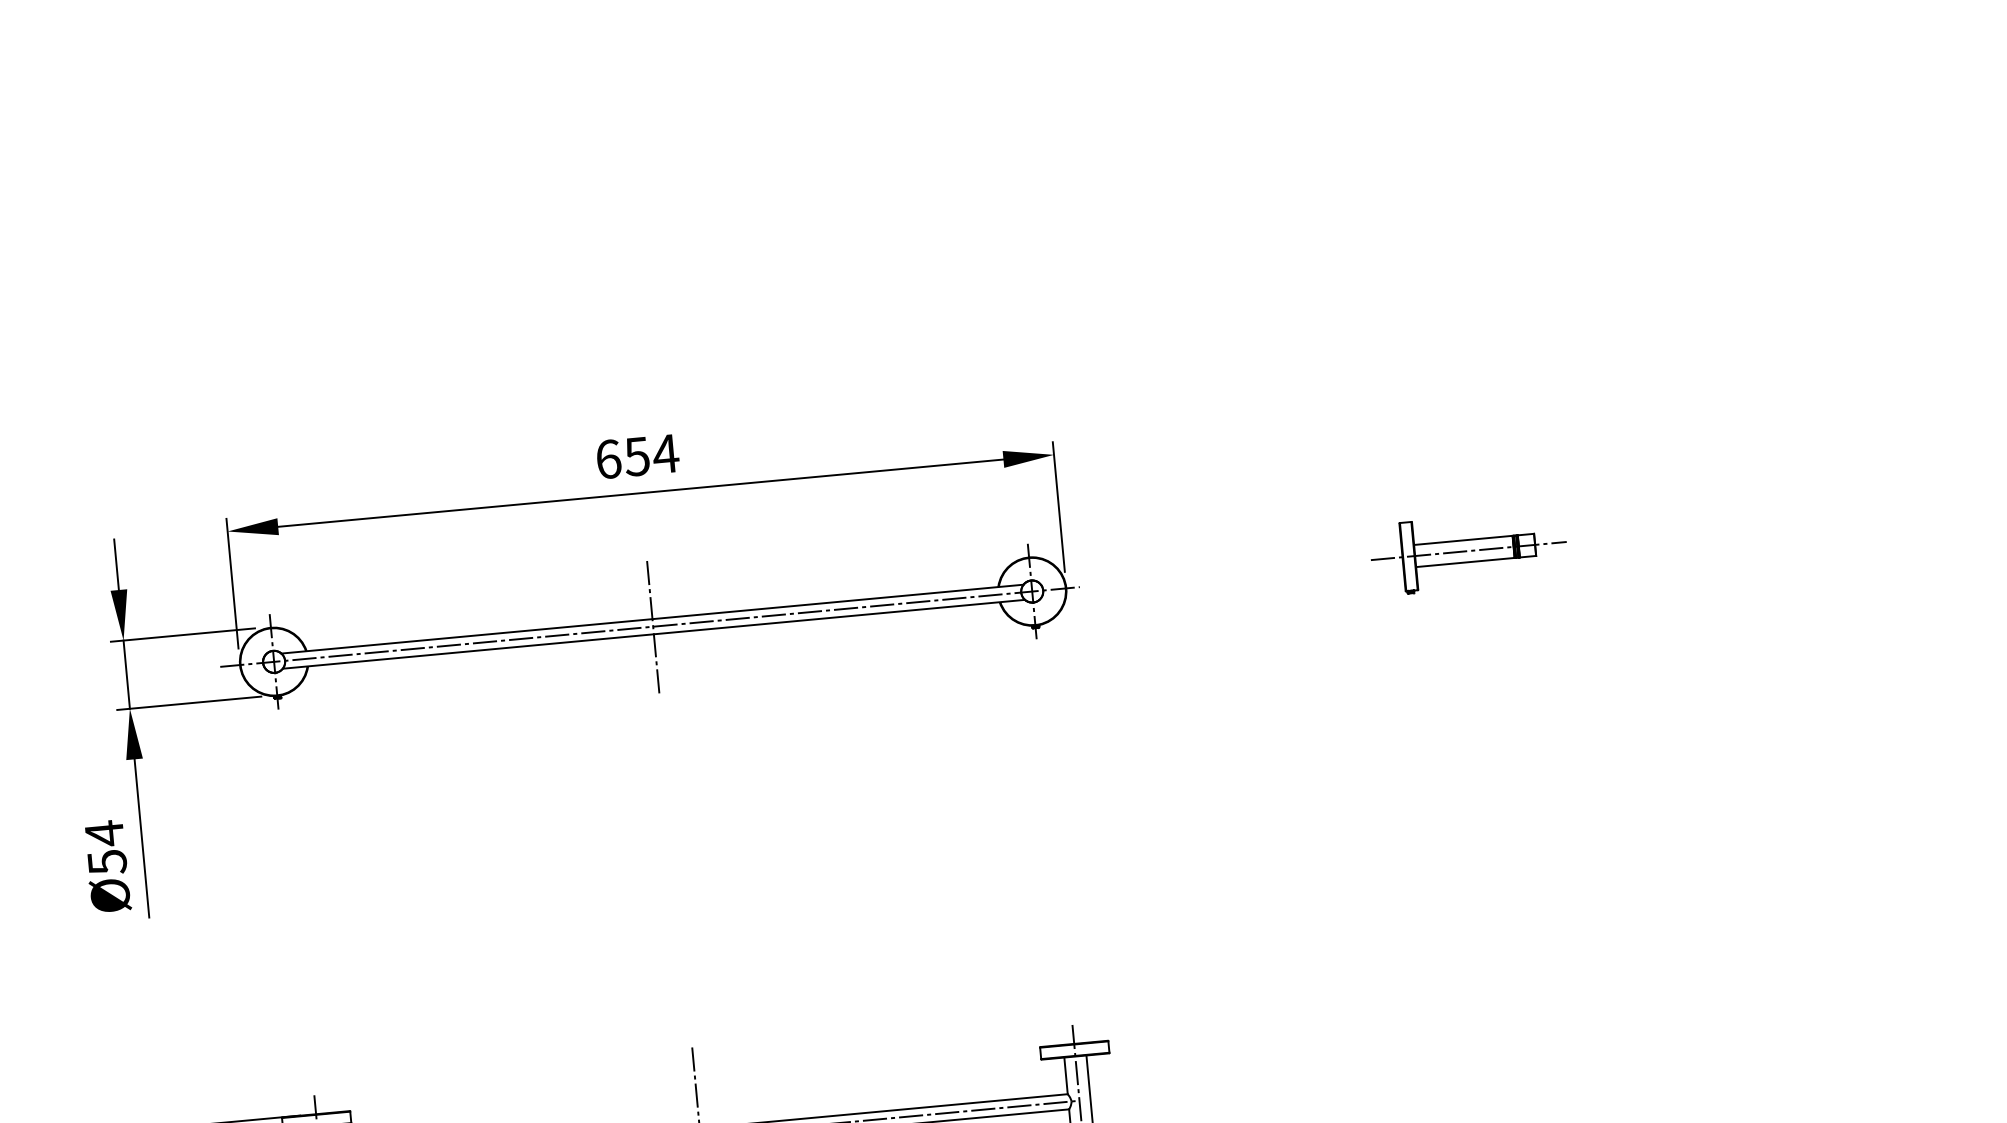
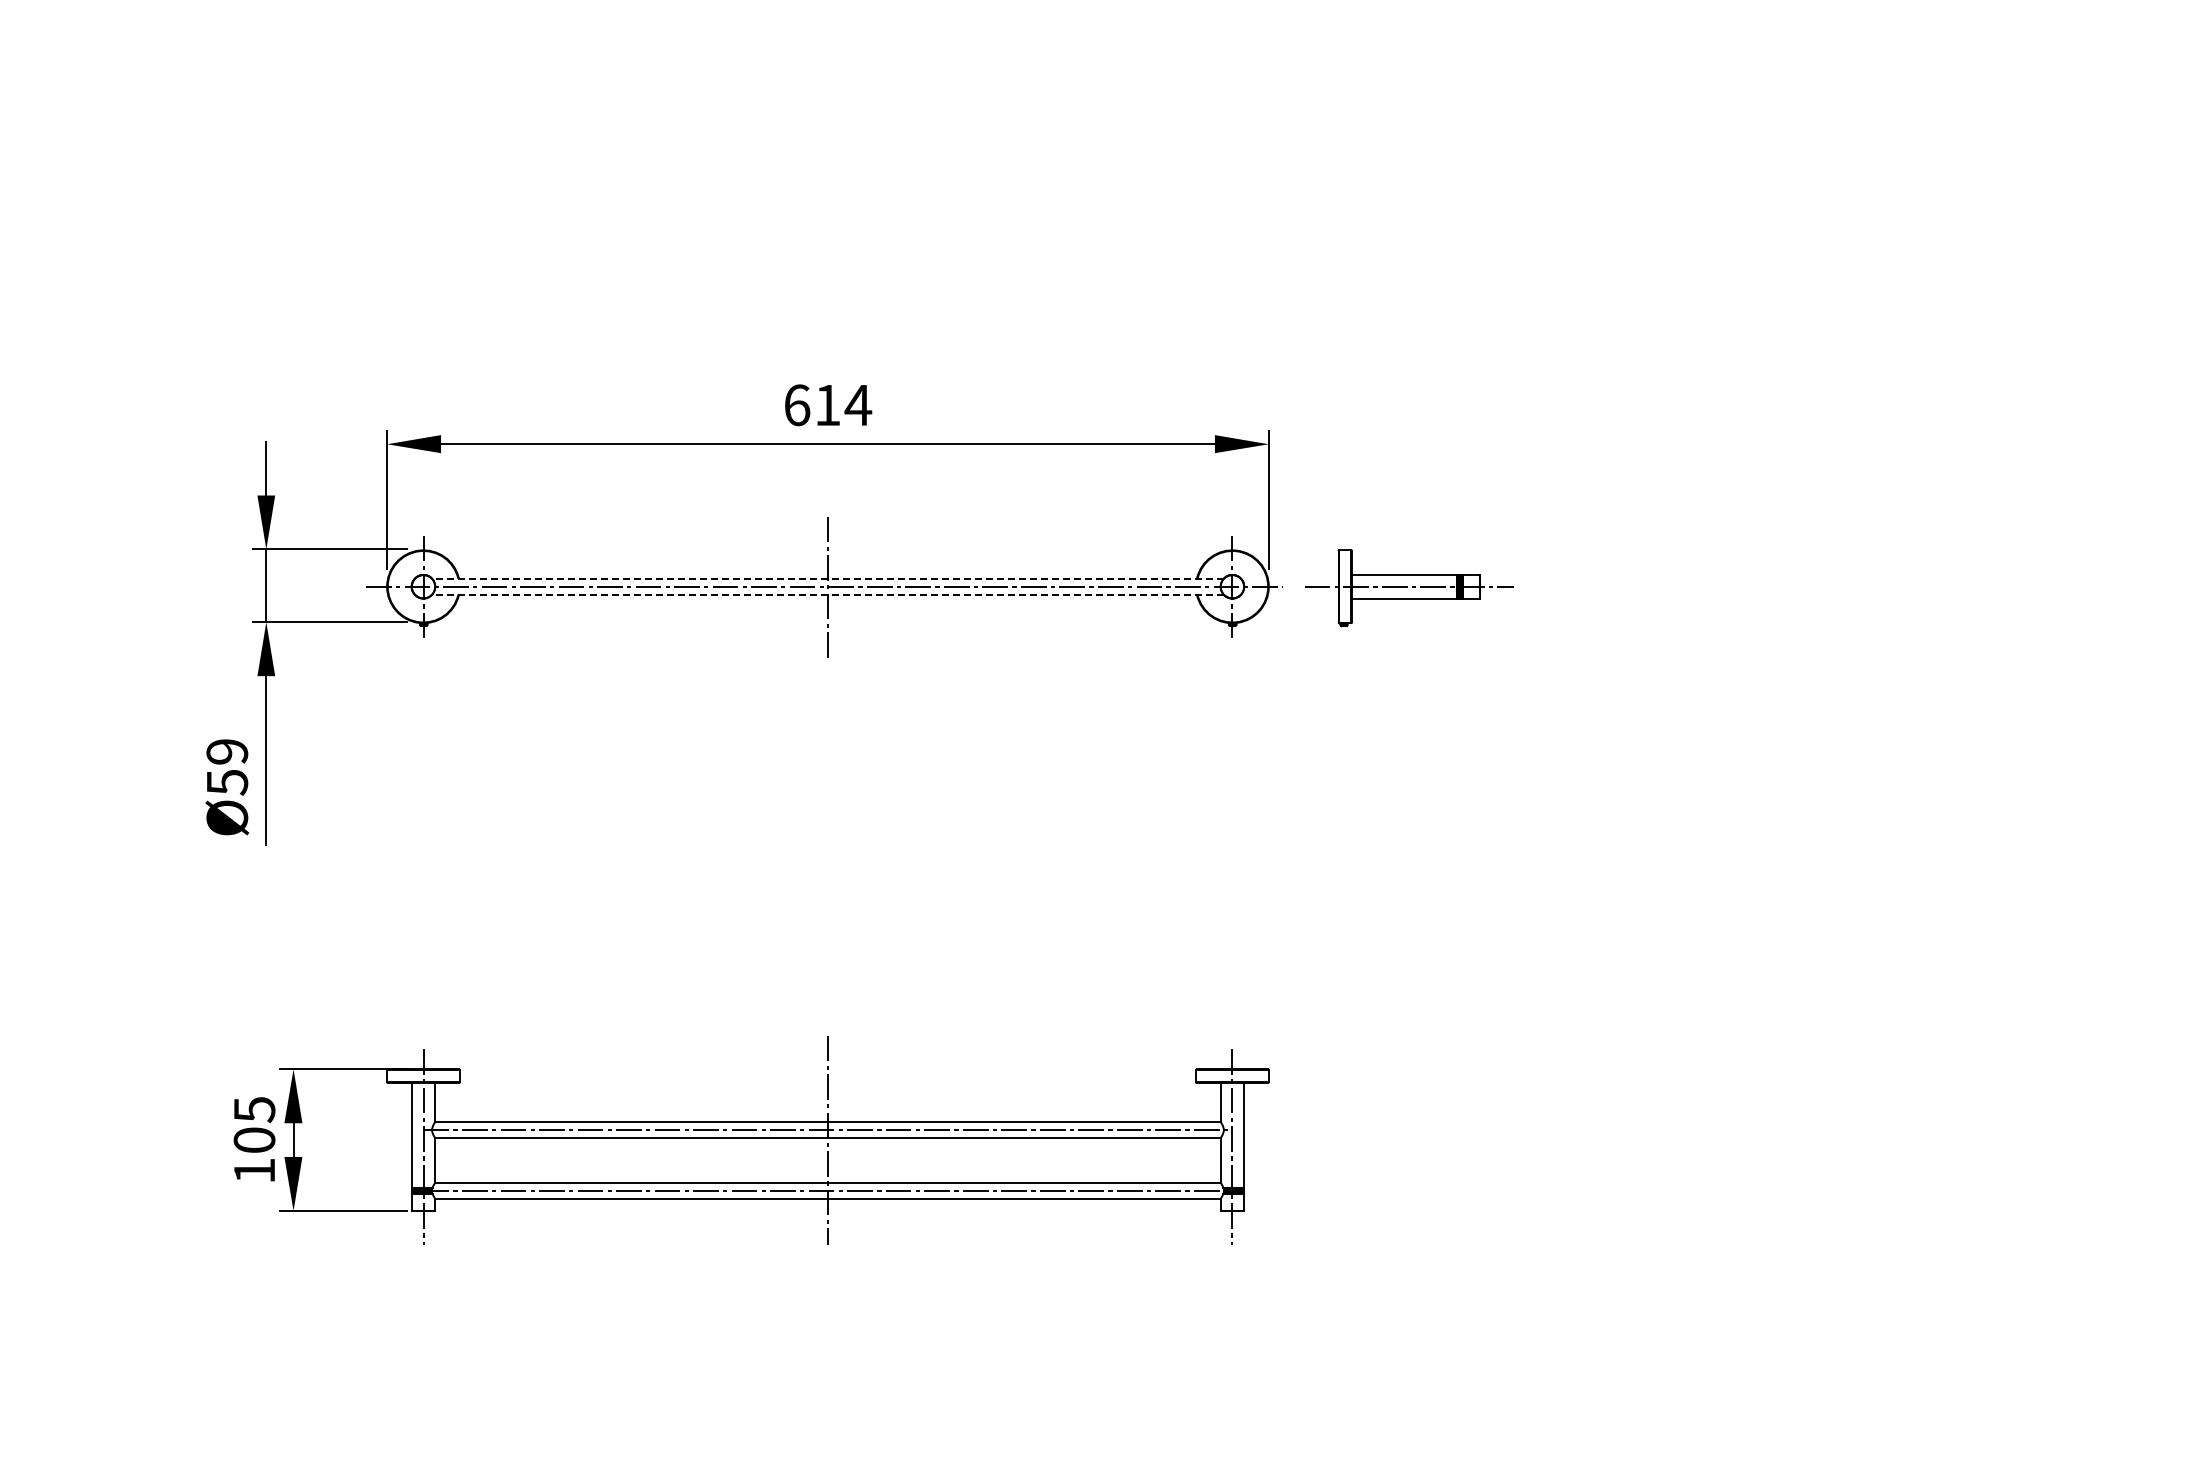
text: (636, 456) -> (827, 405), 654 -> 614
part: (1469, 552) -> (1409, 588), moved
line: (652, 619) -> (827, 578), solid -> dashed
line: (653, 634) -> (827, 594), solid -> dashed
text: (104, 833) -> (227, 751), 54 -> 59

